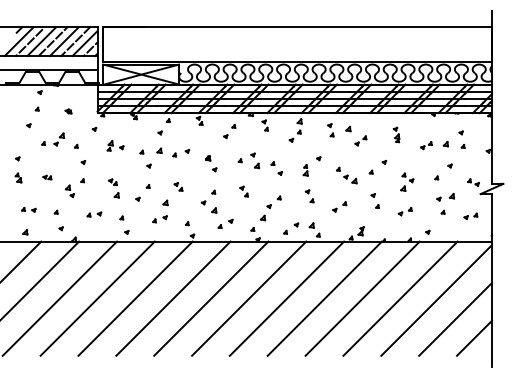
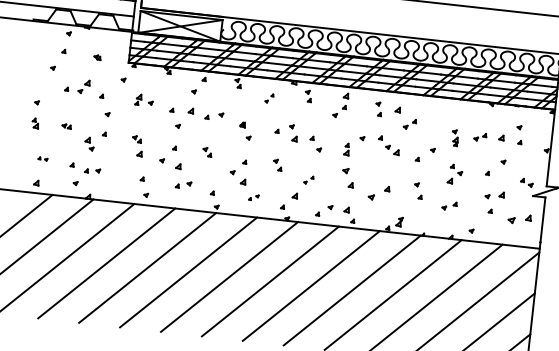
part: (229, 131) -> (269, 98), size x0.6
part: (396, 134) -> (455, 137), moved
part: (346, 175) -> (388, 145), moved
part: (309, 196) -> (347, 178), size x1.4
part: (273, 201) -> (308, 179), size x0.6
part: (165, 202) -> (178, 166), moved
part: (339, 206) -> (379, 192), size x1.4
part: (28, 209) -> (42, 158), size x0.6
part: (94, 214) -> (92, 170), moved
part: (470, 215) -> (519, 217), size x1.6
part: (225, 223) -> (253, 197), size x0.6

